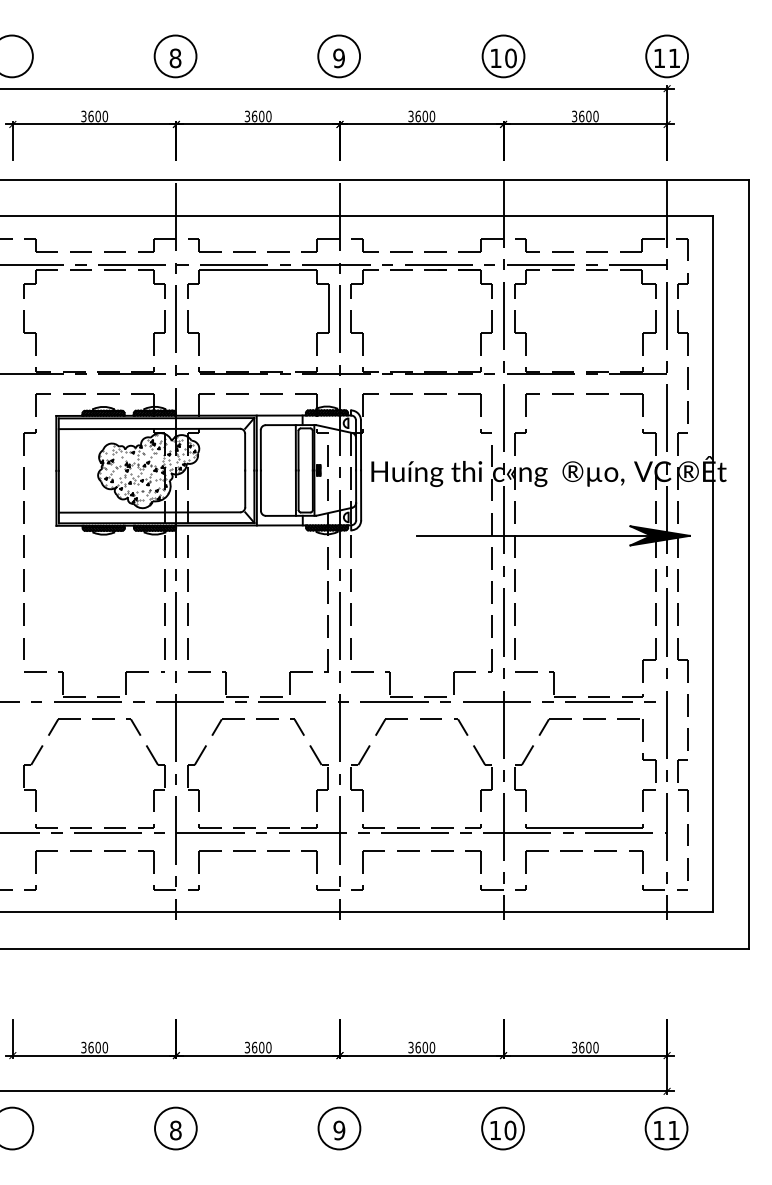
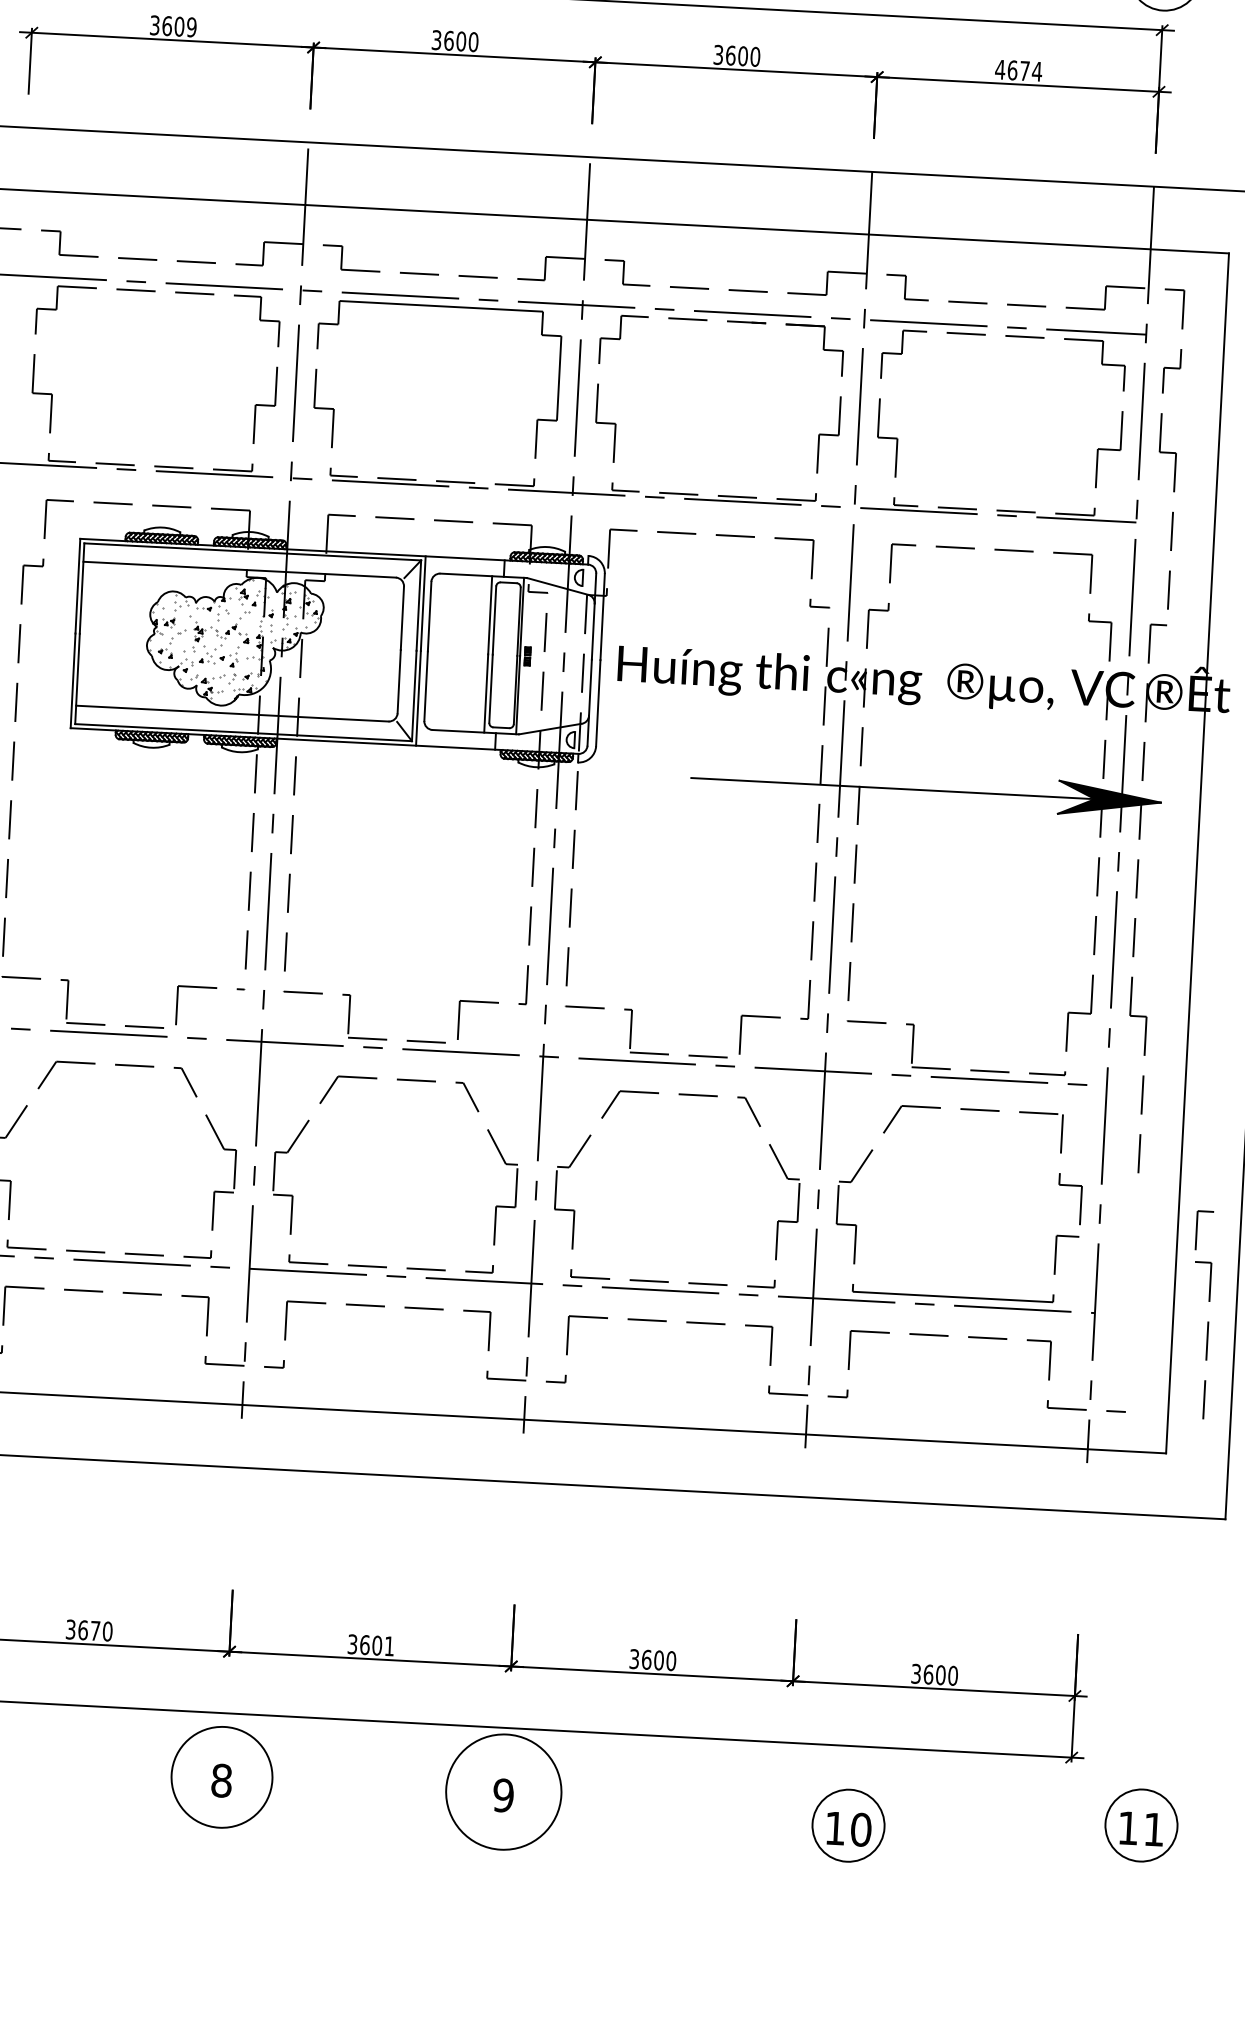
text: (104, 116) -> (190, 27), 3600 -> 3609
text: (584, 116) -> (1017, 70), 3600 -> 4674
part: (687, 824) -> (1207, 1322), moved
text: (97, 1047) -> (94, 1630), 3600 -> 3670
text: (268, 1047) -> (388, 1646), 3600 -> 3601
circle: (175, 1128) -> (221, 1777), size x1.4
circle: (339, 1128) -> (503, 1792), size x1.6
part: (502, 1128) -> (847, 1825), moved
part: (666, 1128) -> (1141, 1825), moved

